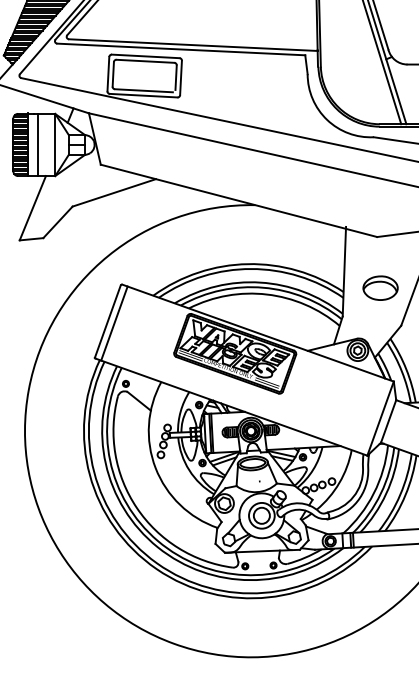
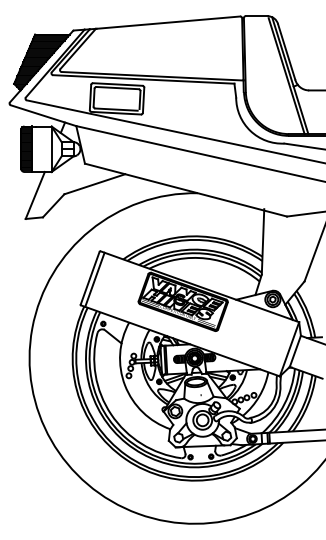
line: (38, 143) -> (39, 148), removed
part: (380, 287) -> (289, 253), removed

